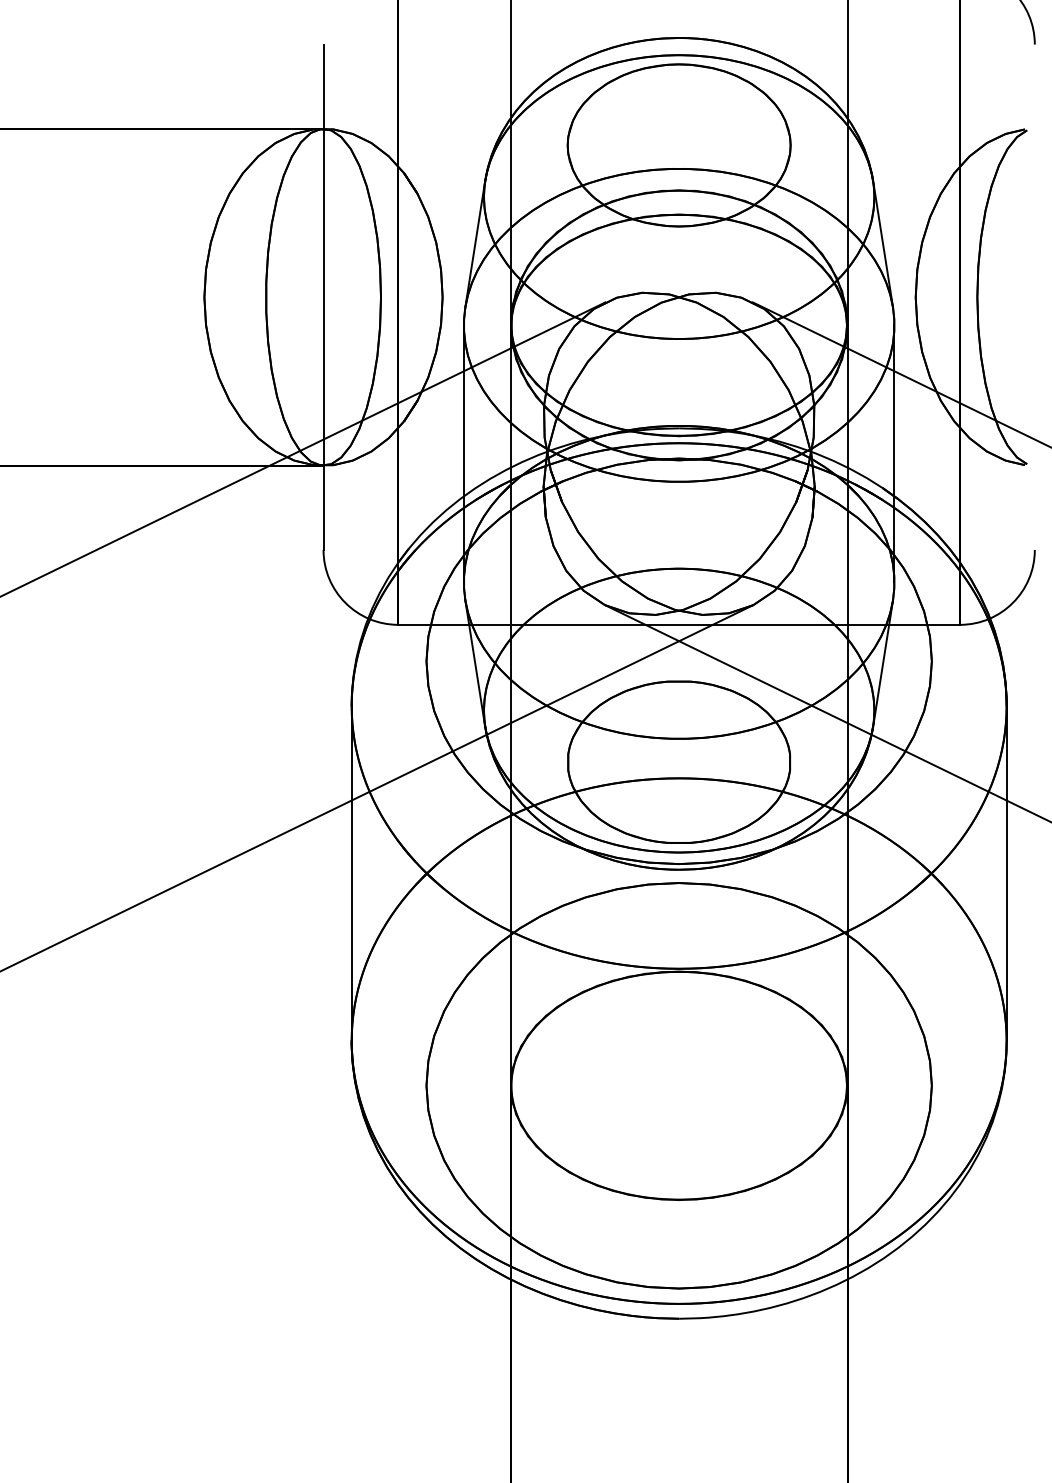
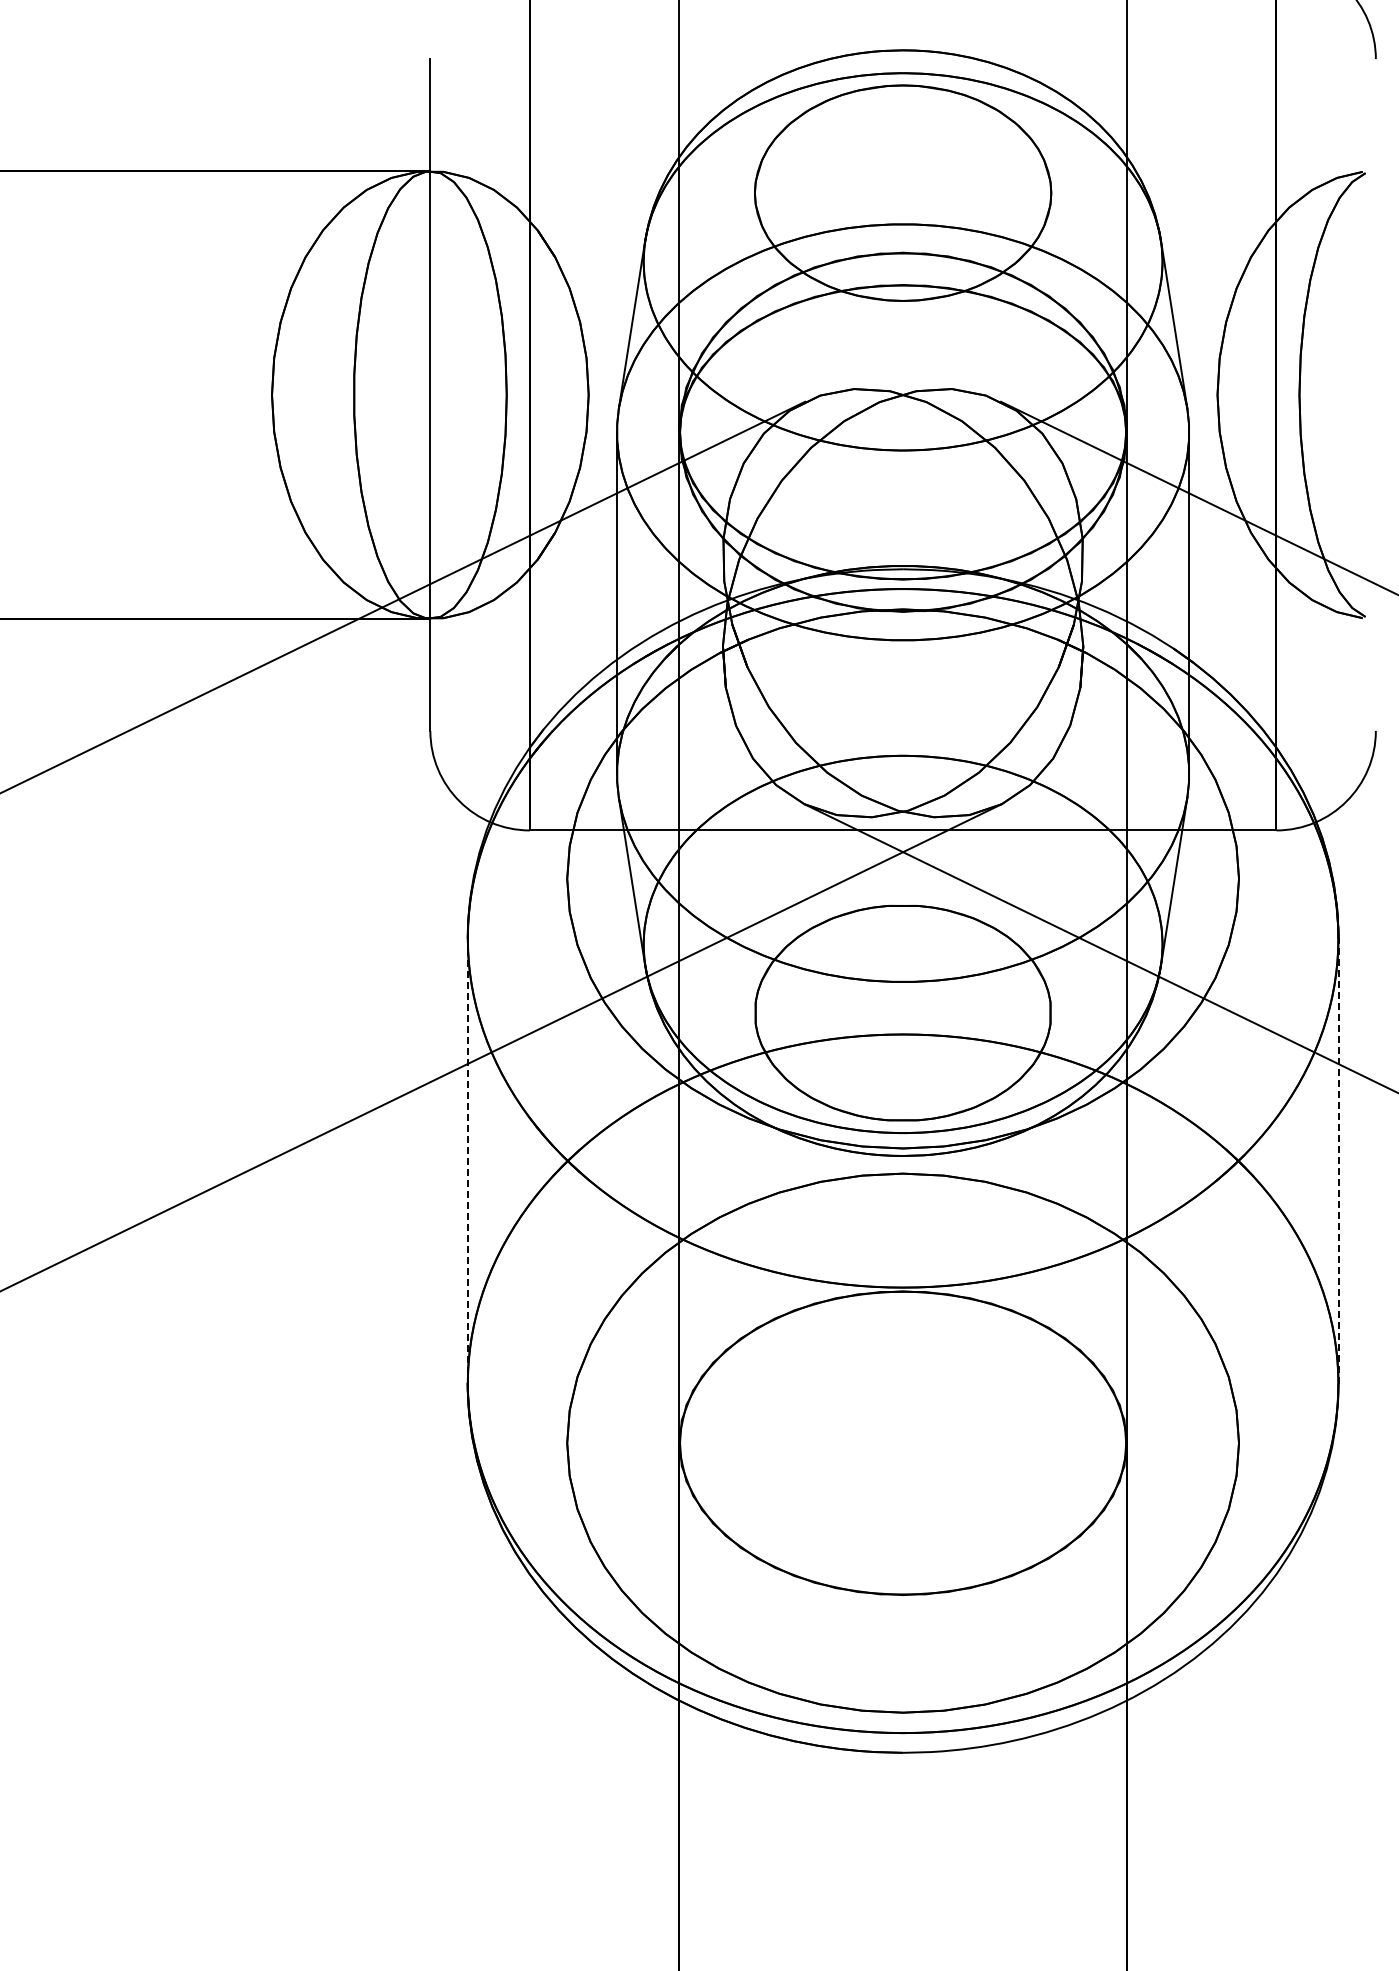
line: (351, 873) -> (467, 1161), solid -> dashed
line: (1006, 873) -> (1338, 1161), solid -> dashed

